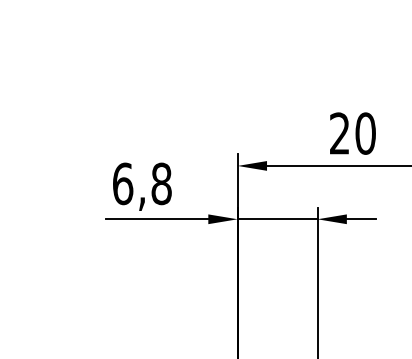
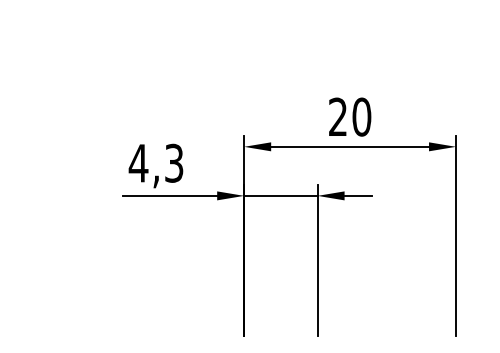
text: (141, 182) -> (155, 162), 6,8 -> 4,3

